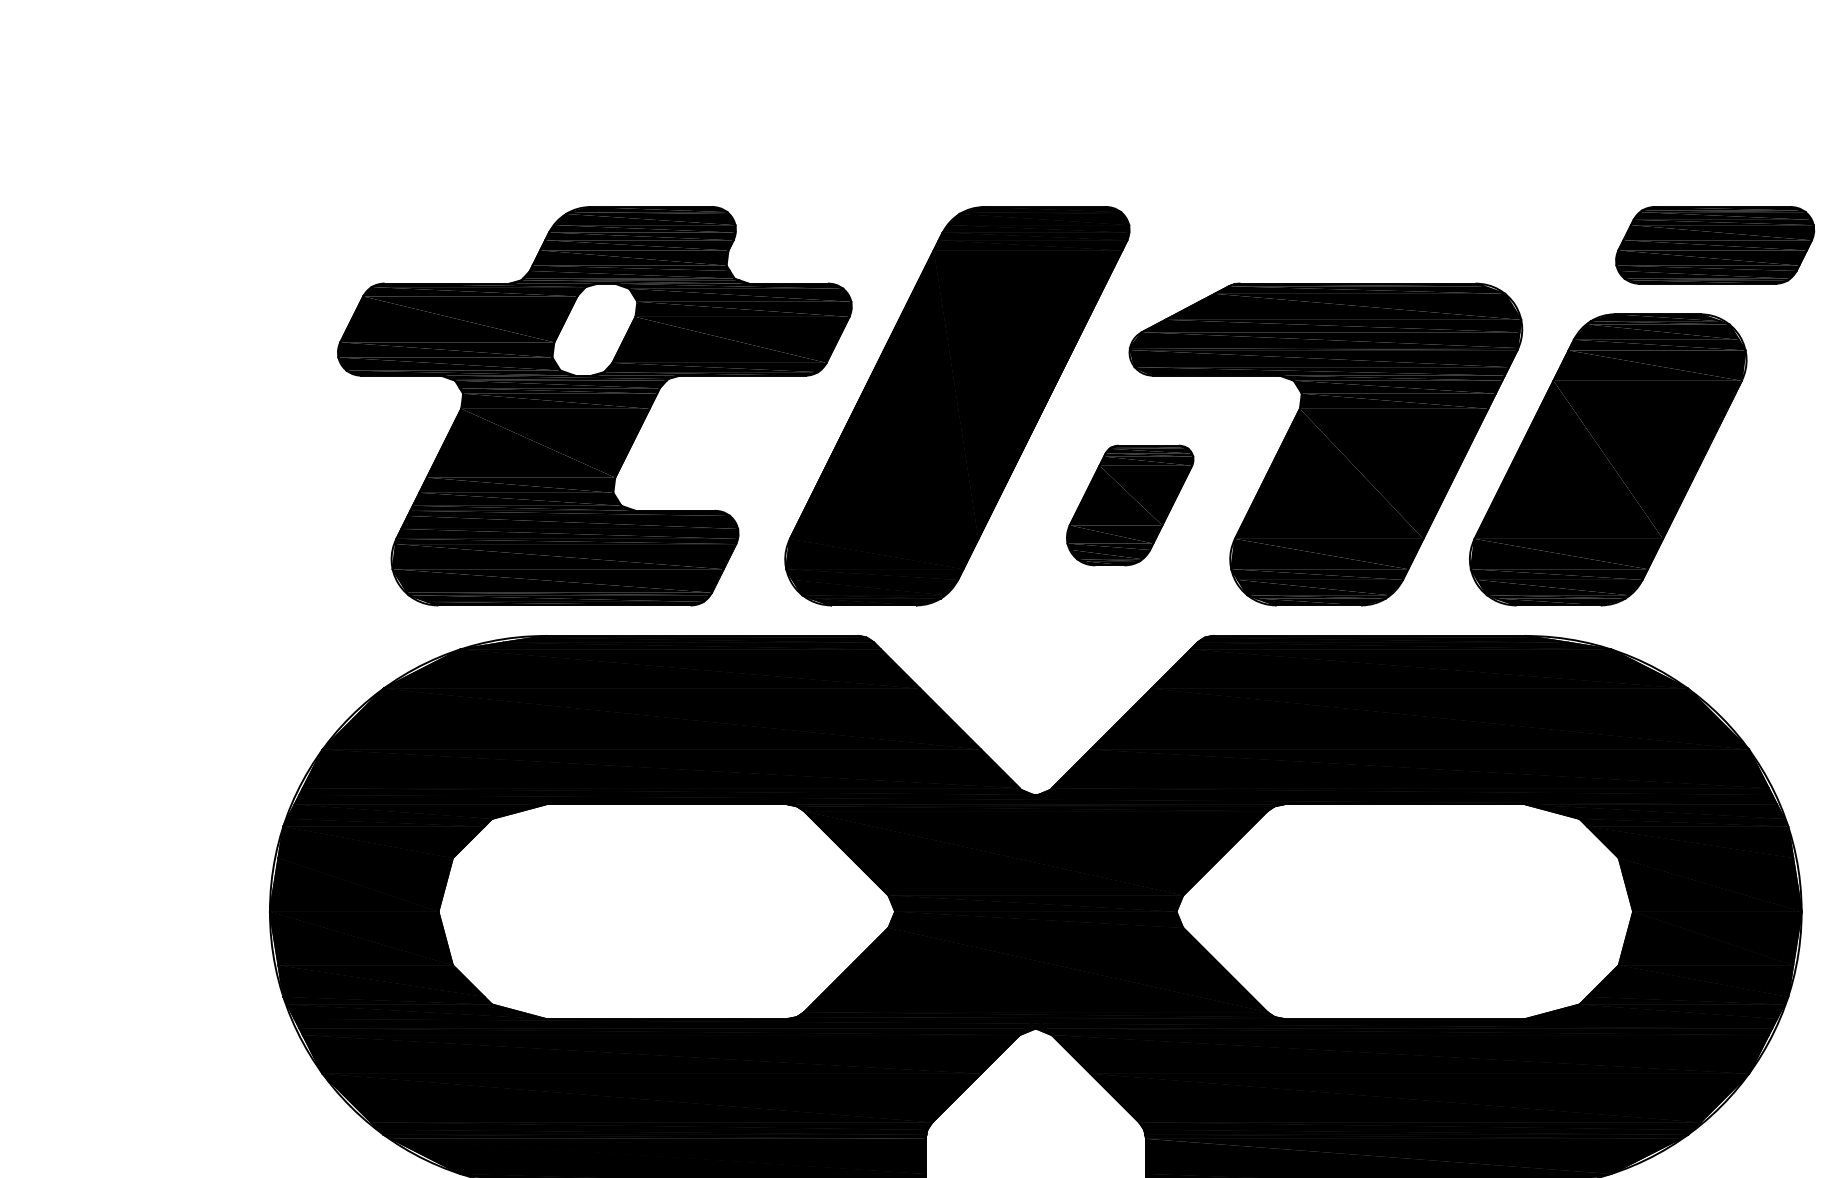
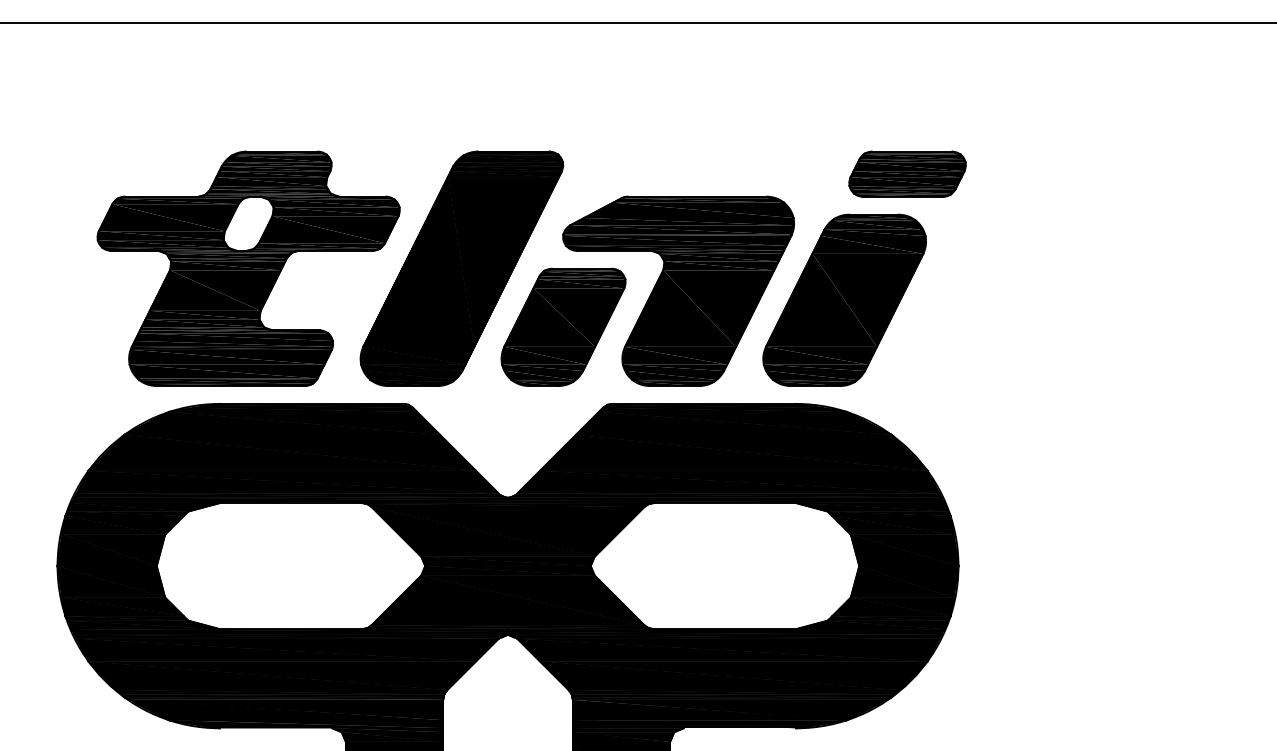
part: (1130, 504) -> (563, 326), size x1.67

